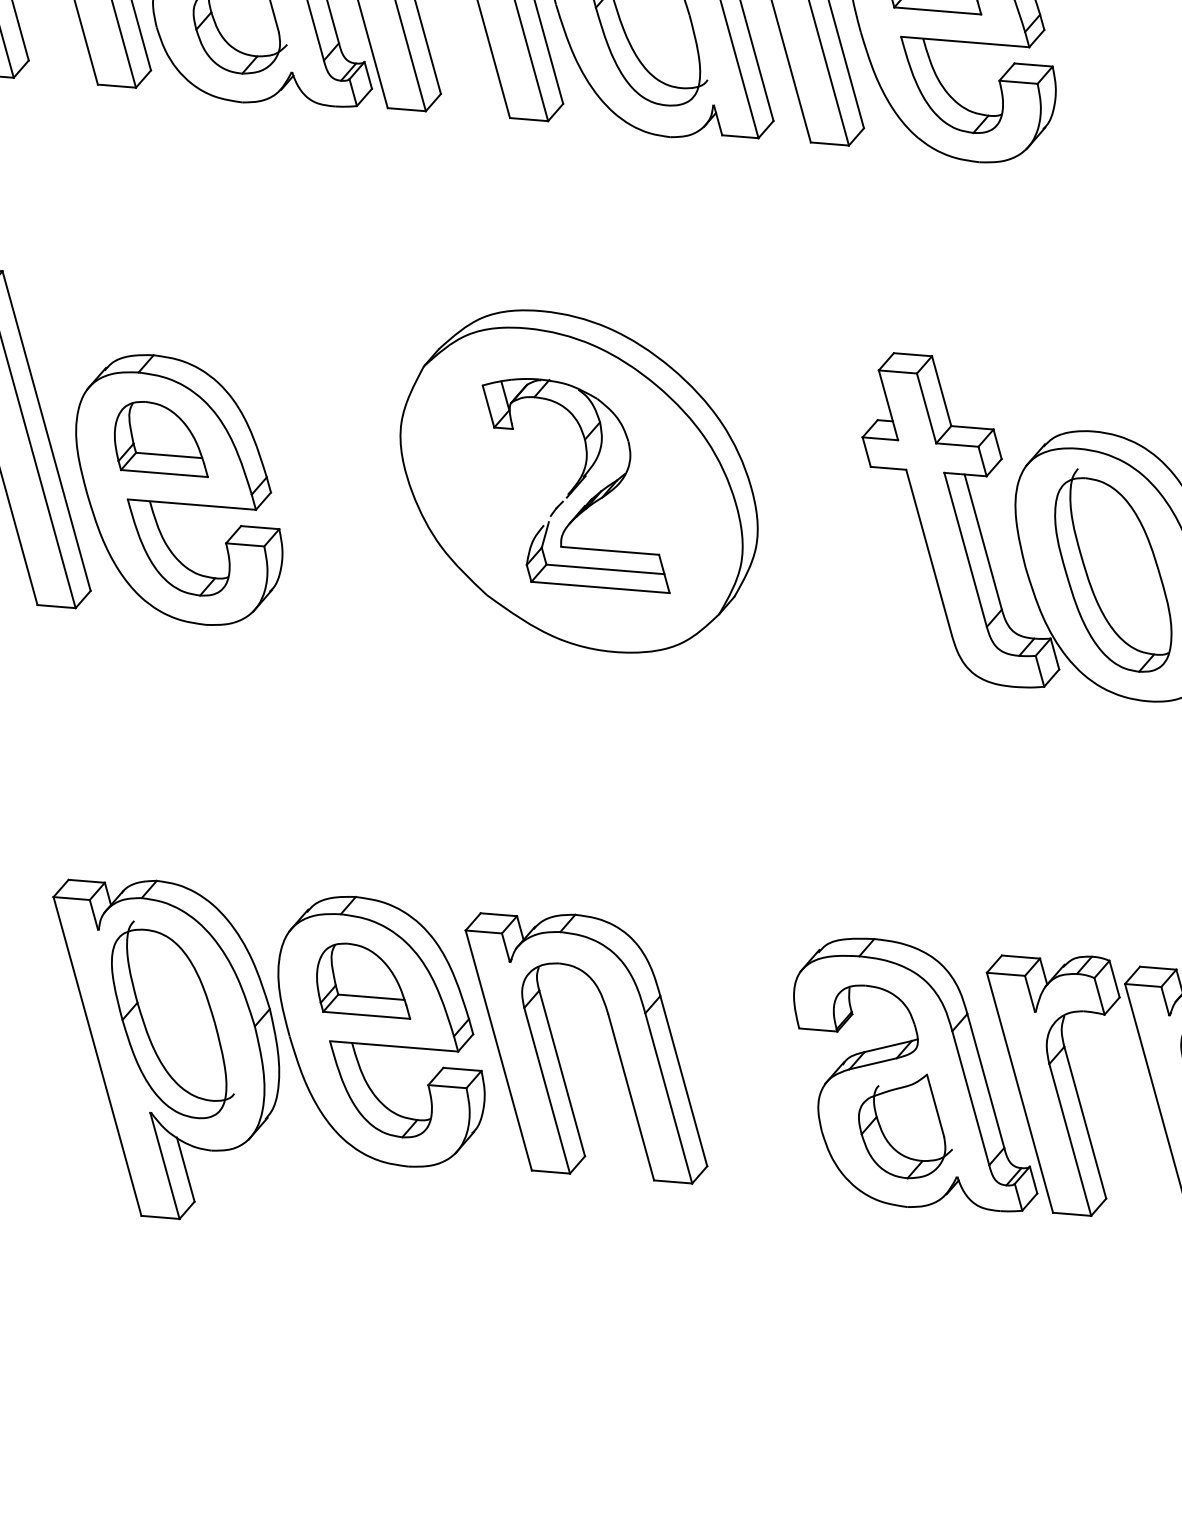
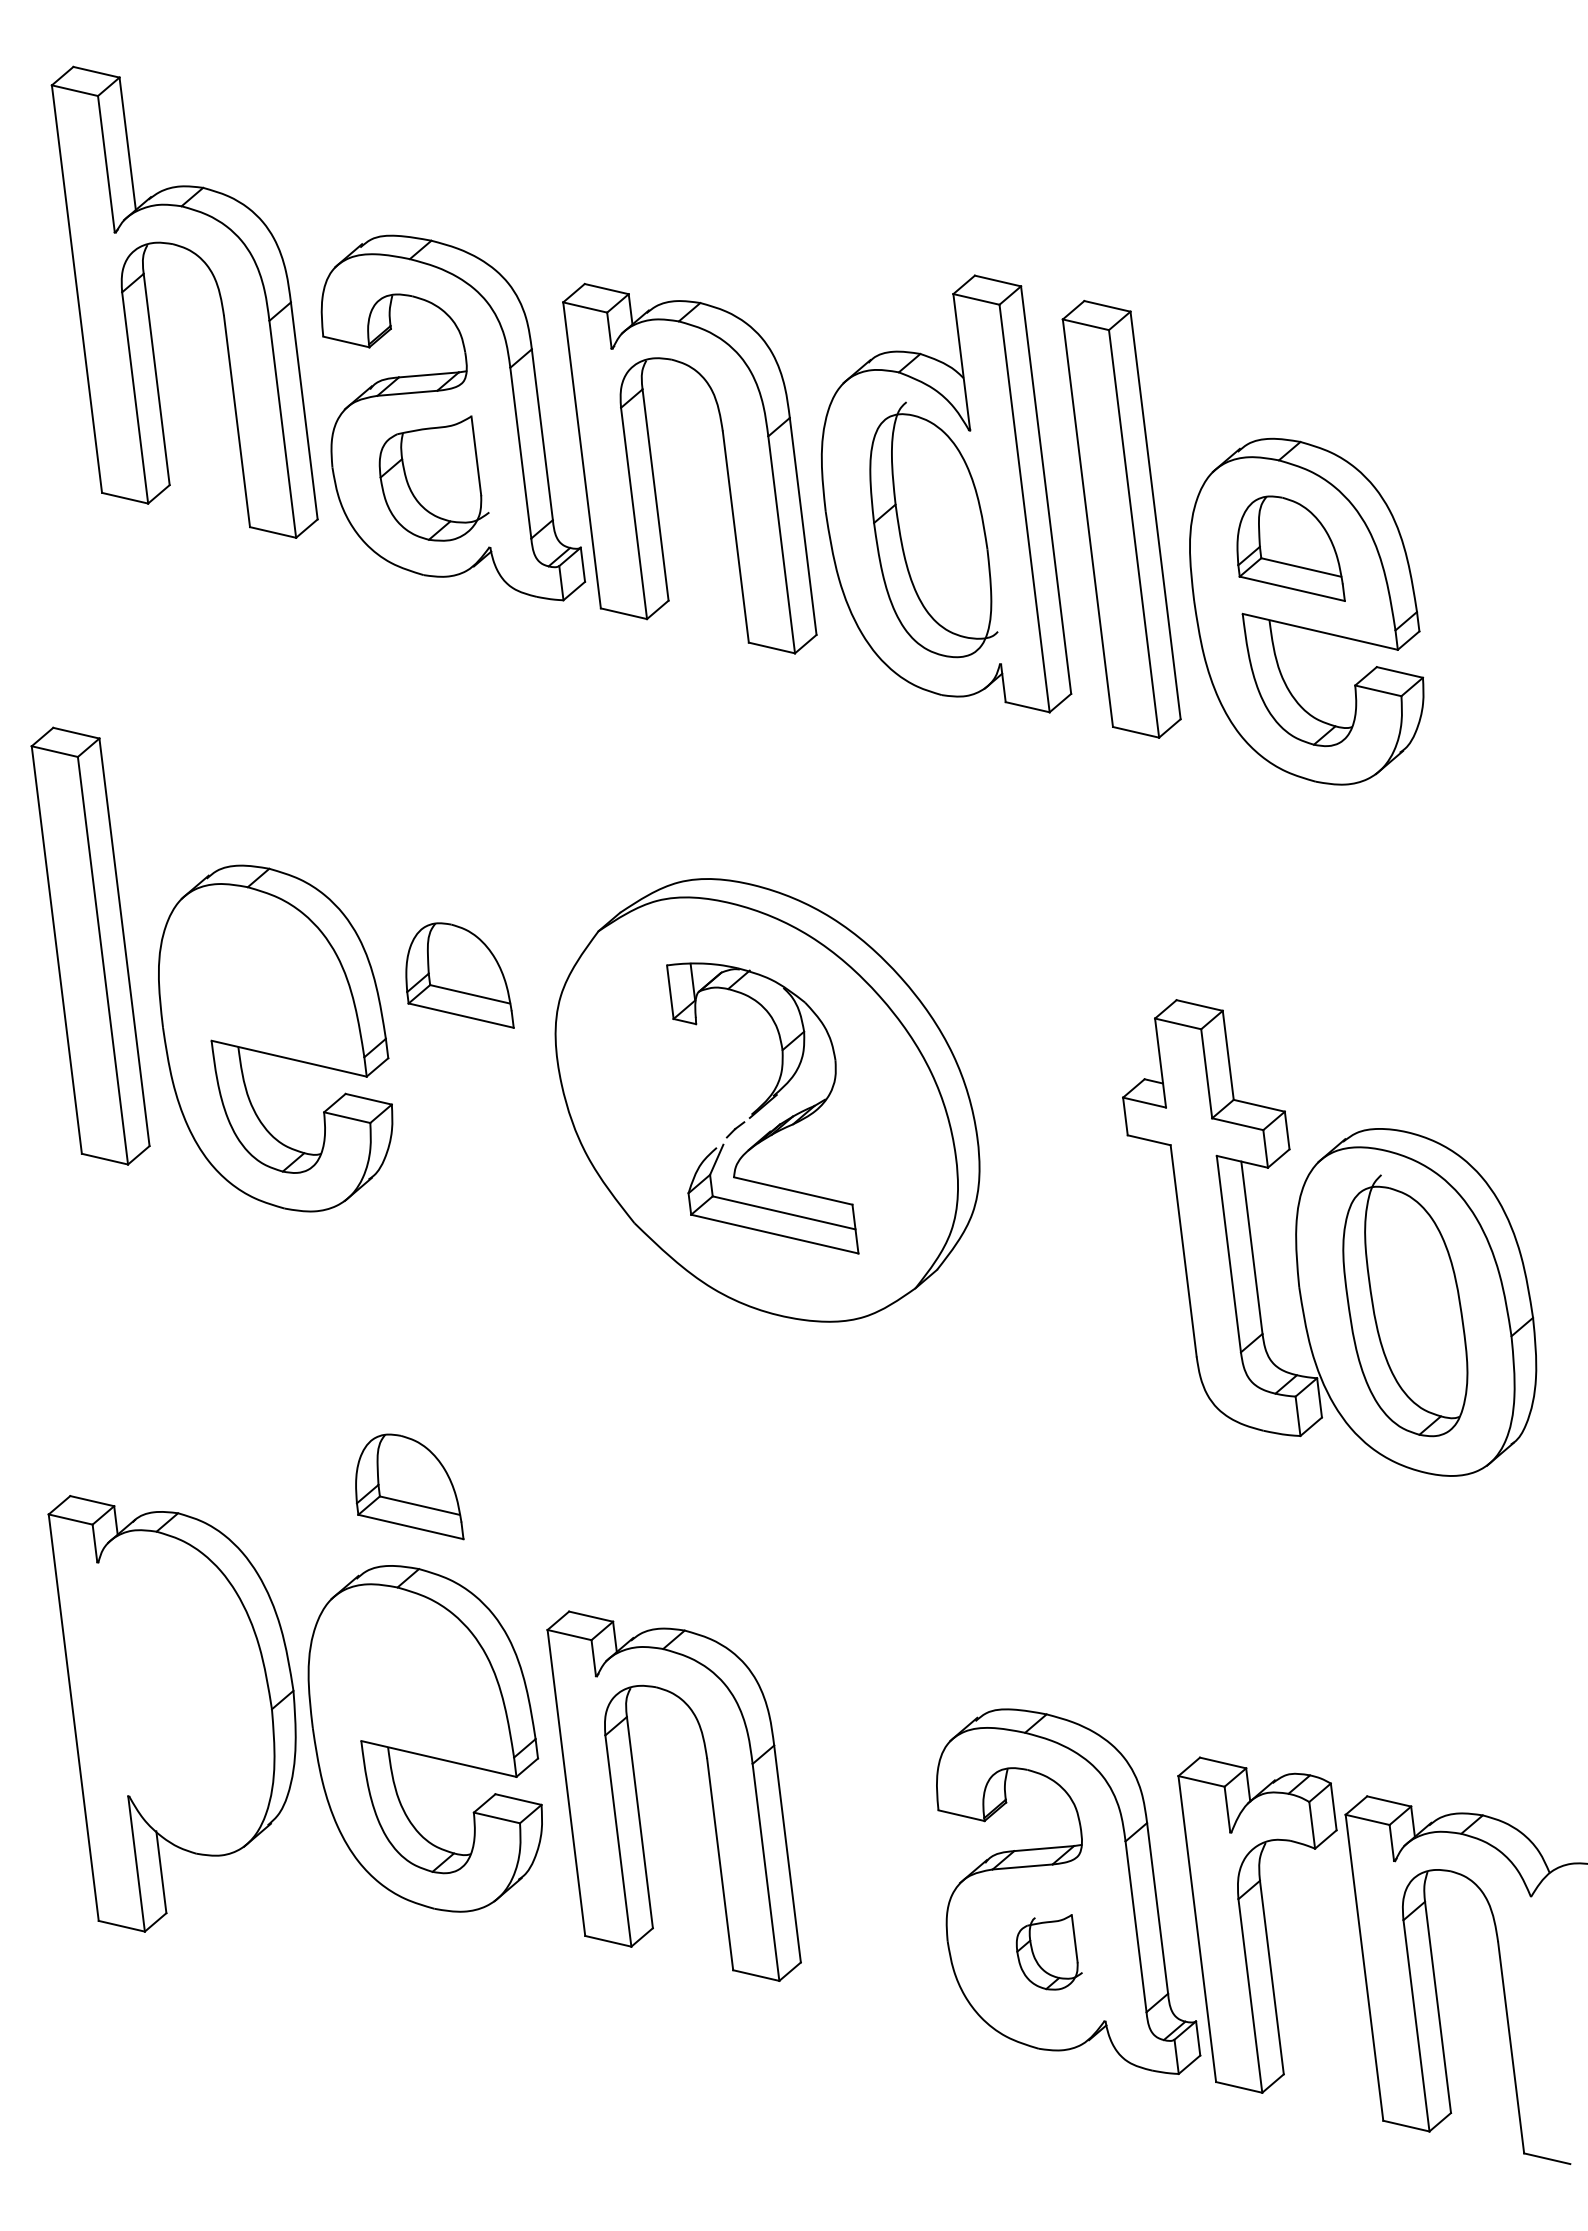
part: (158, 441) -> (459, 975), moved
part: (360, 983) -> (409, 1486), moved
part: (171, 1019) -> (170, 1685), removed
part: (904, 1128) -> (1049, 1952), size x0.6

